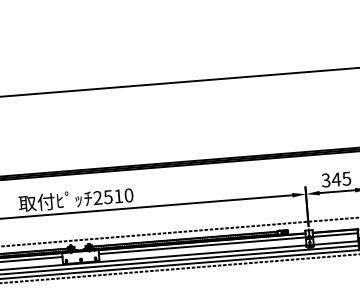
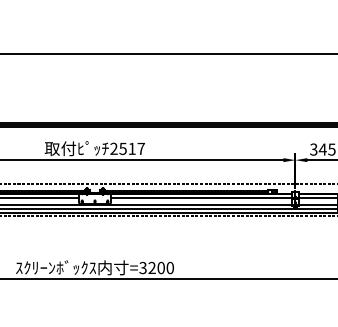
text: (128, 195) -> (140, 148), 2510 -> 2517

